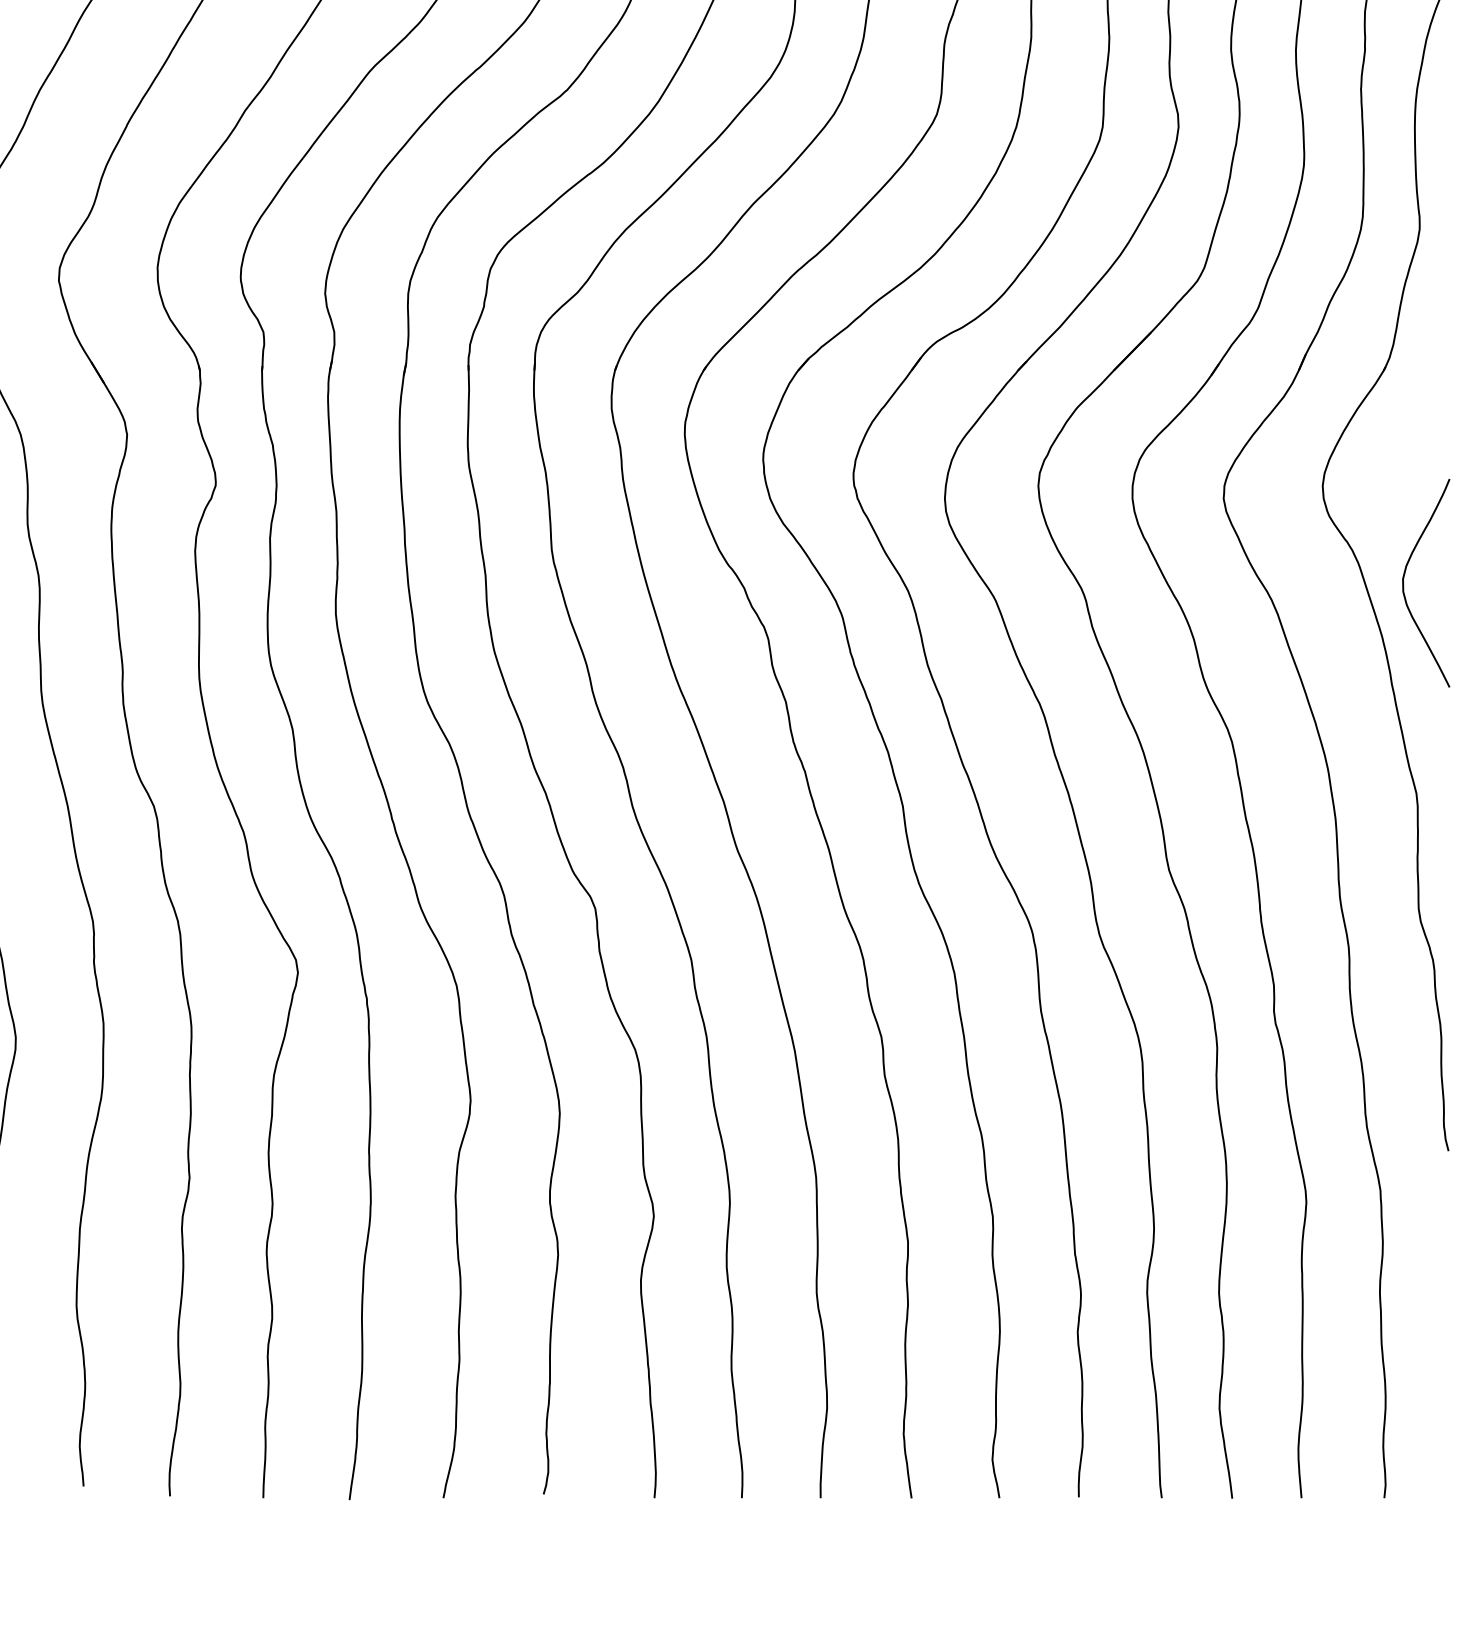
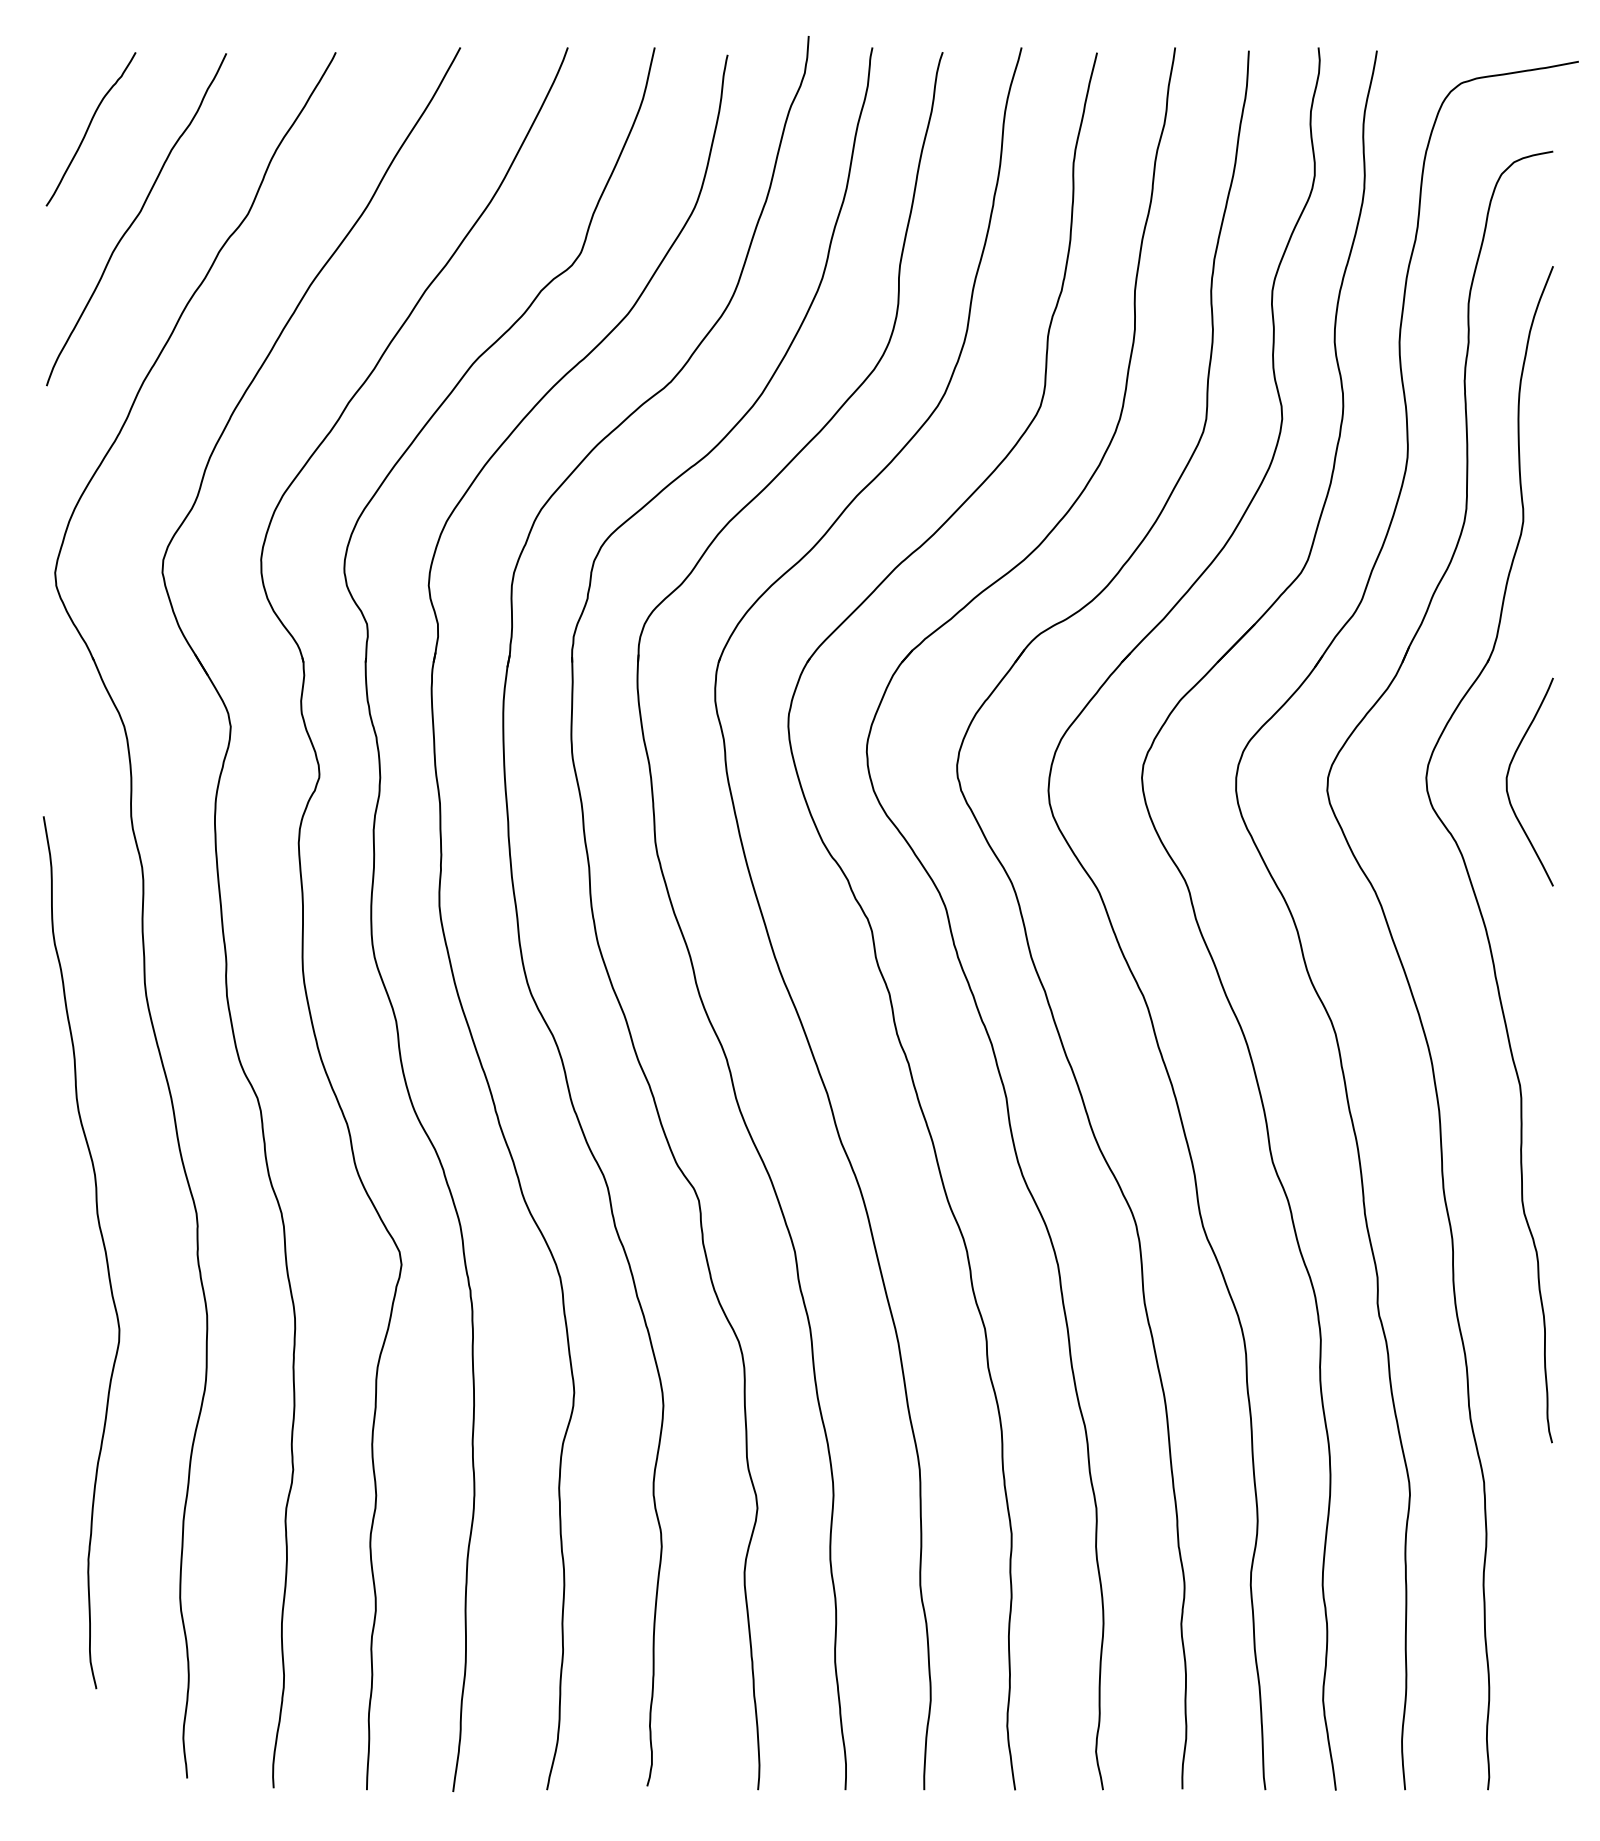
curve: (1404, 576) -> (1508, 775), moved

